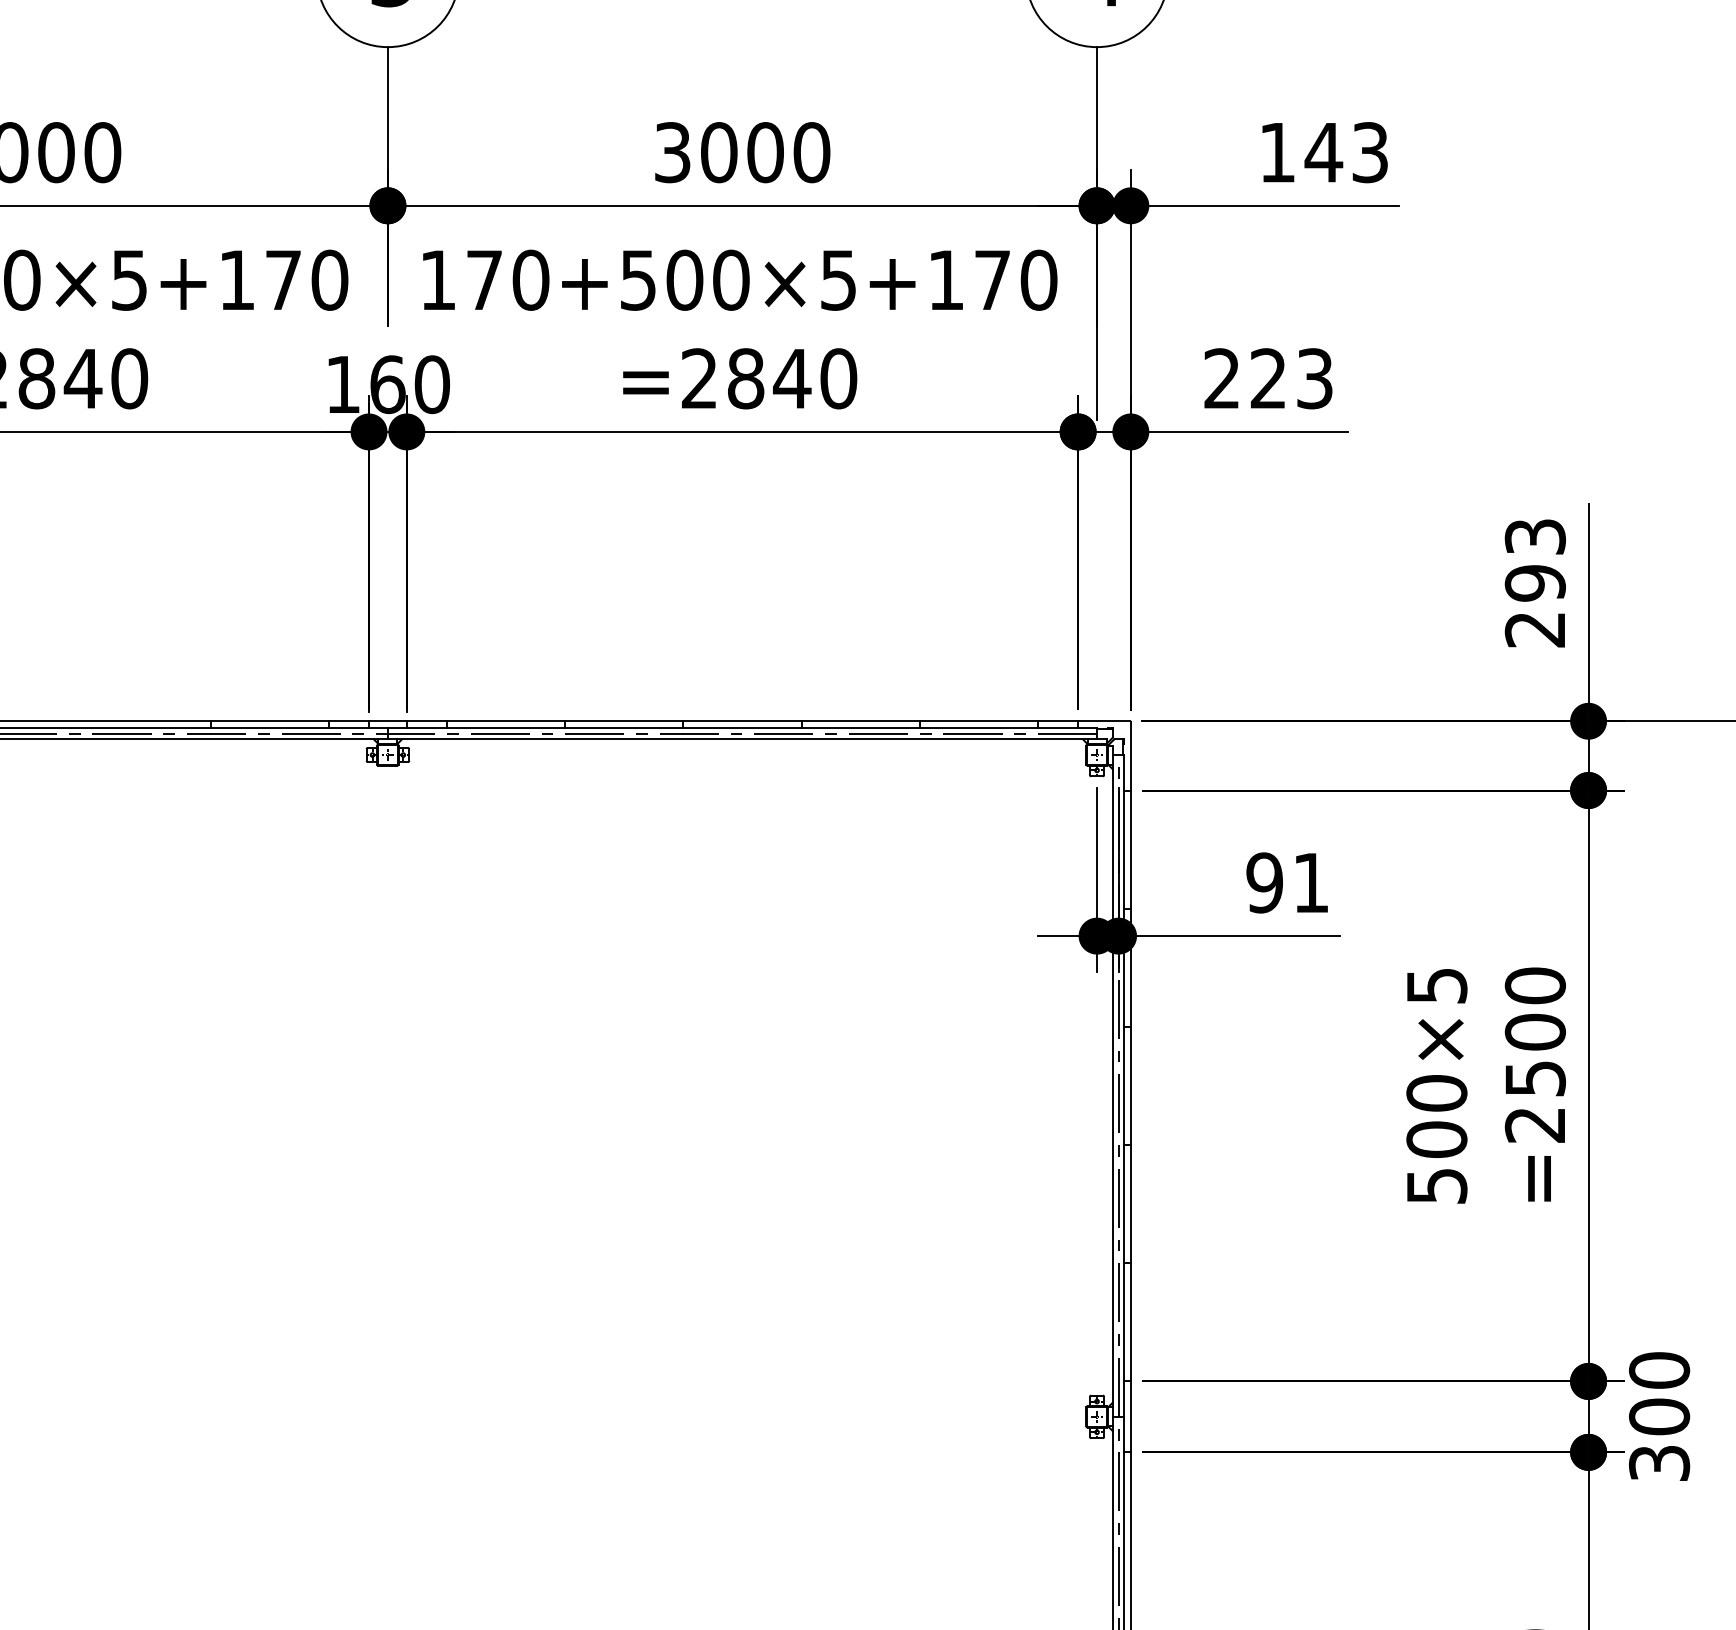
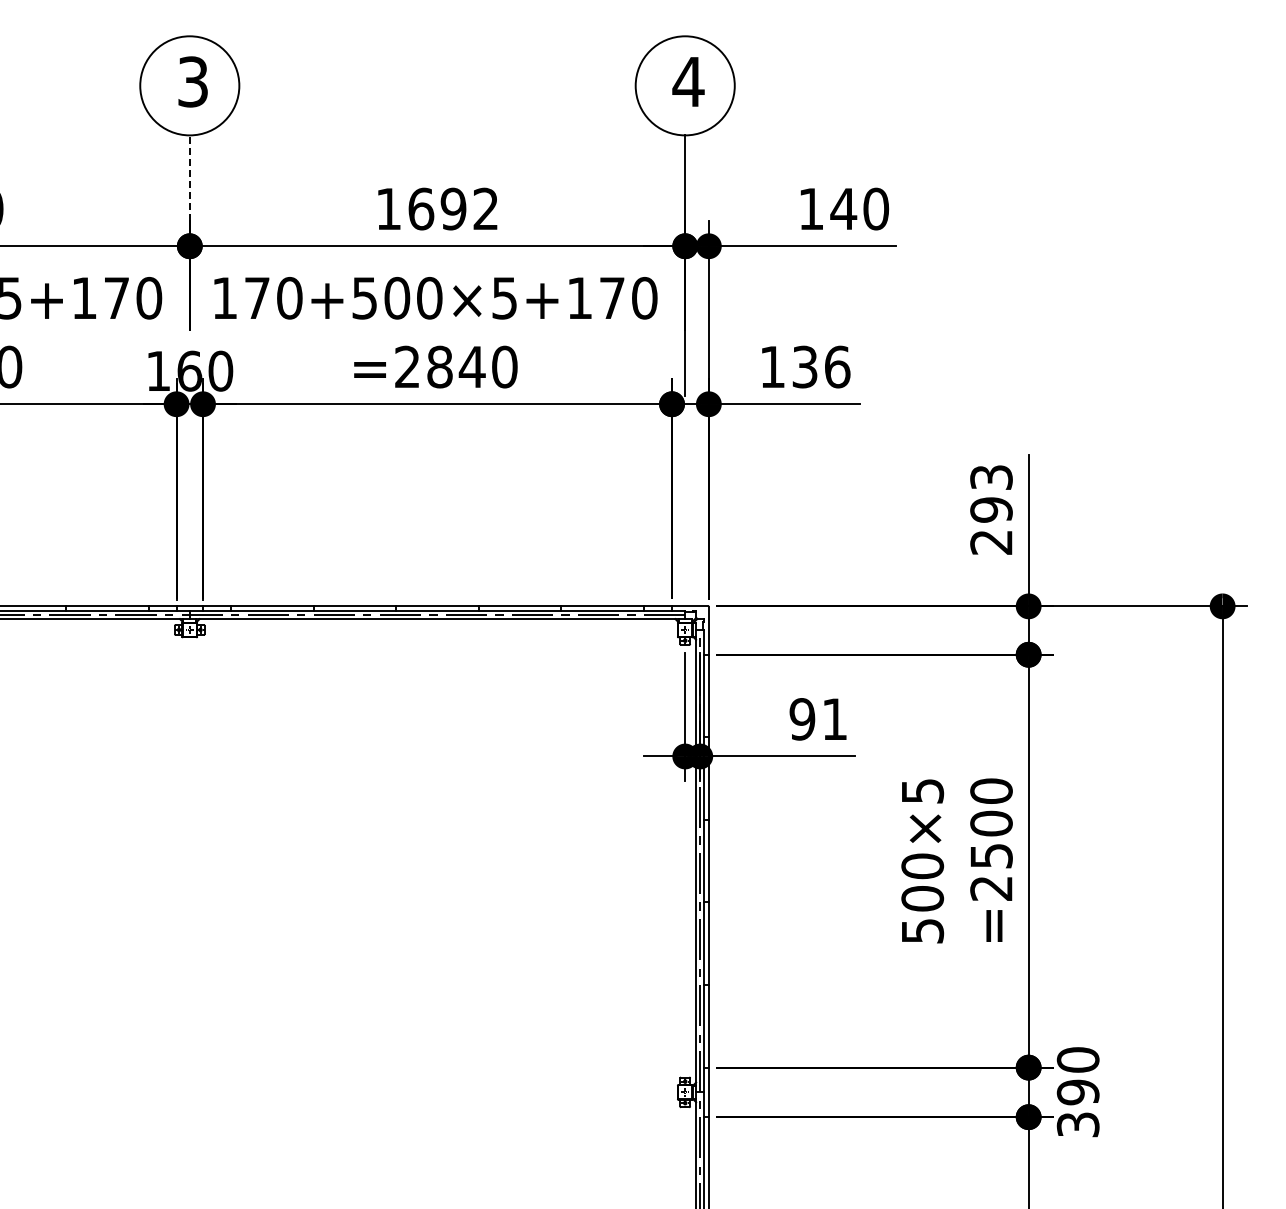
line: (387, 107) -> (189, 177), solid -> dashed
text: (742, 151) -> (437, 208), 3000 -> 1692
text: (1370, 151) -> (876, 208), 143 -> 140
text: (1269, 377) -> (805, 366), 223 -> 136
text: (1659, 1417) -> (1078, 1092), 300 -> 390

